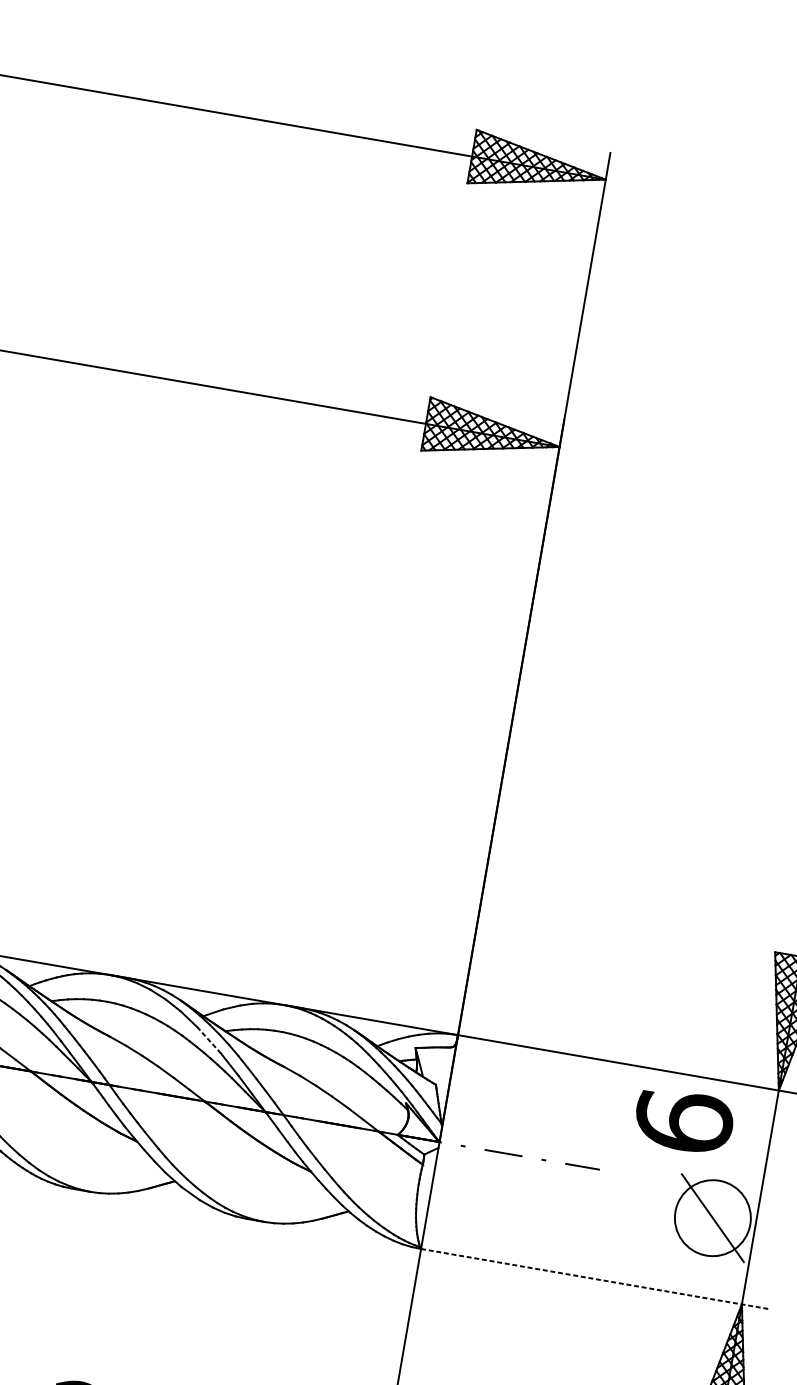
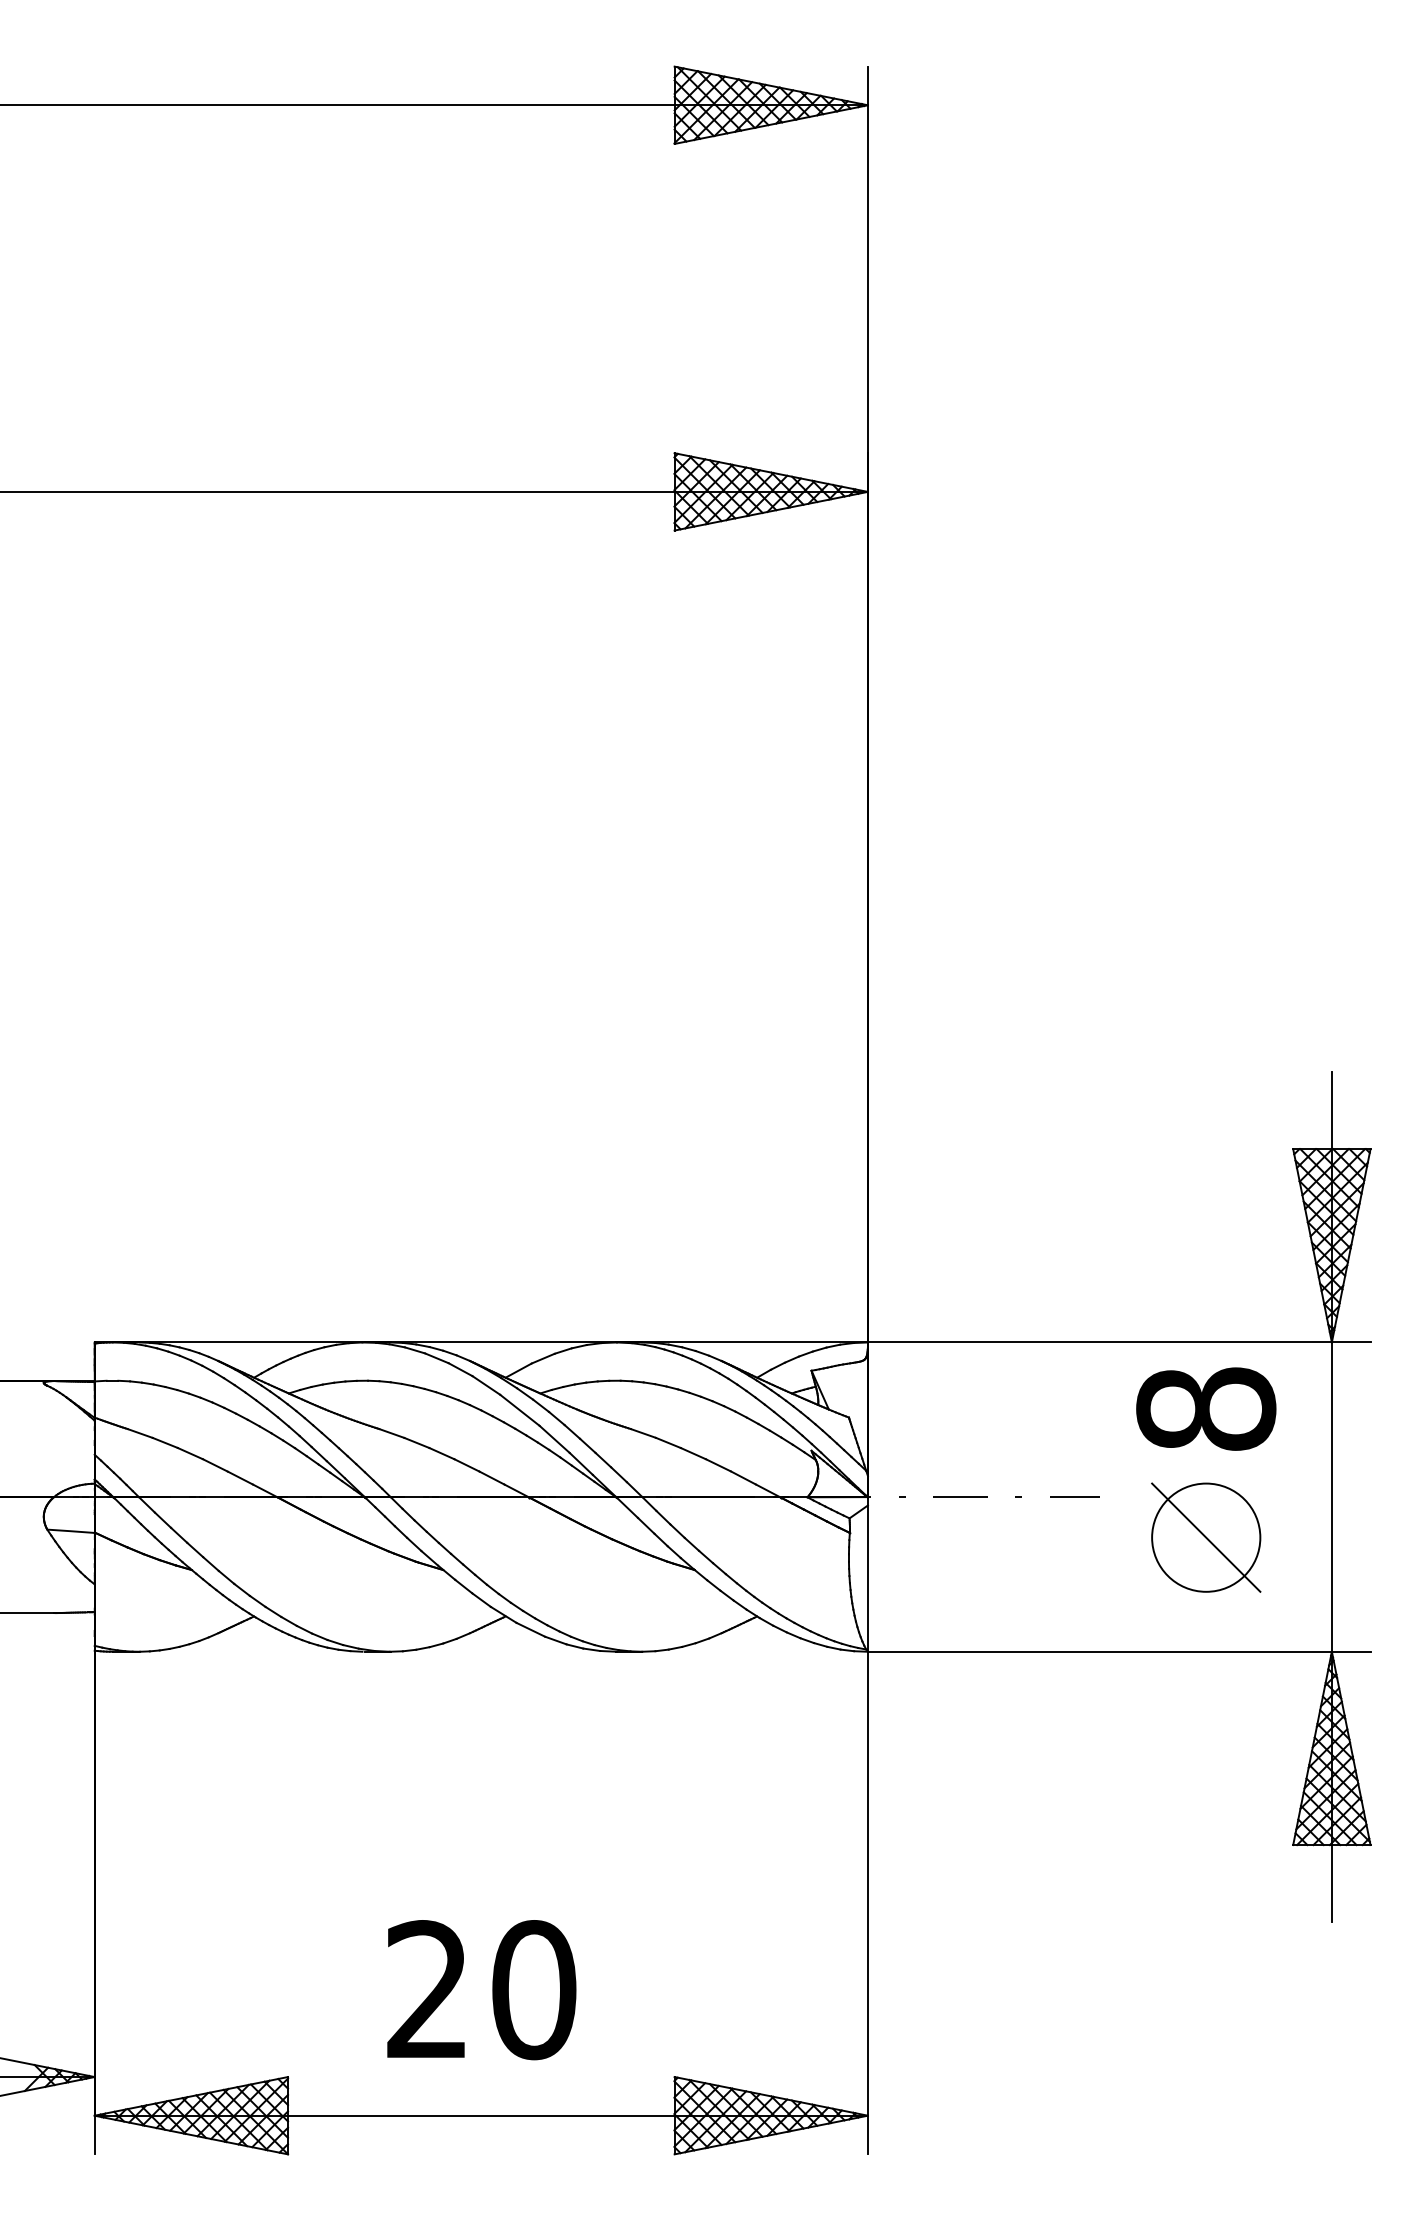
line: (209, 1039) -> (519, 1409), dashed -> solid
text: (684, 1121) -> (1206, 1408), 6 -> 8
part: (713, 1218) -> (1206, 1537), moved
line: (595, 1278) -> (1119, 1651), dashed -> solid

